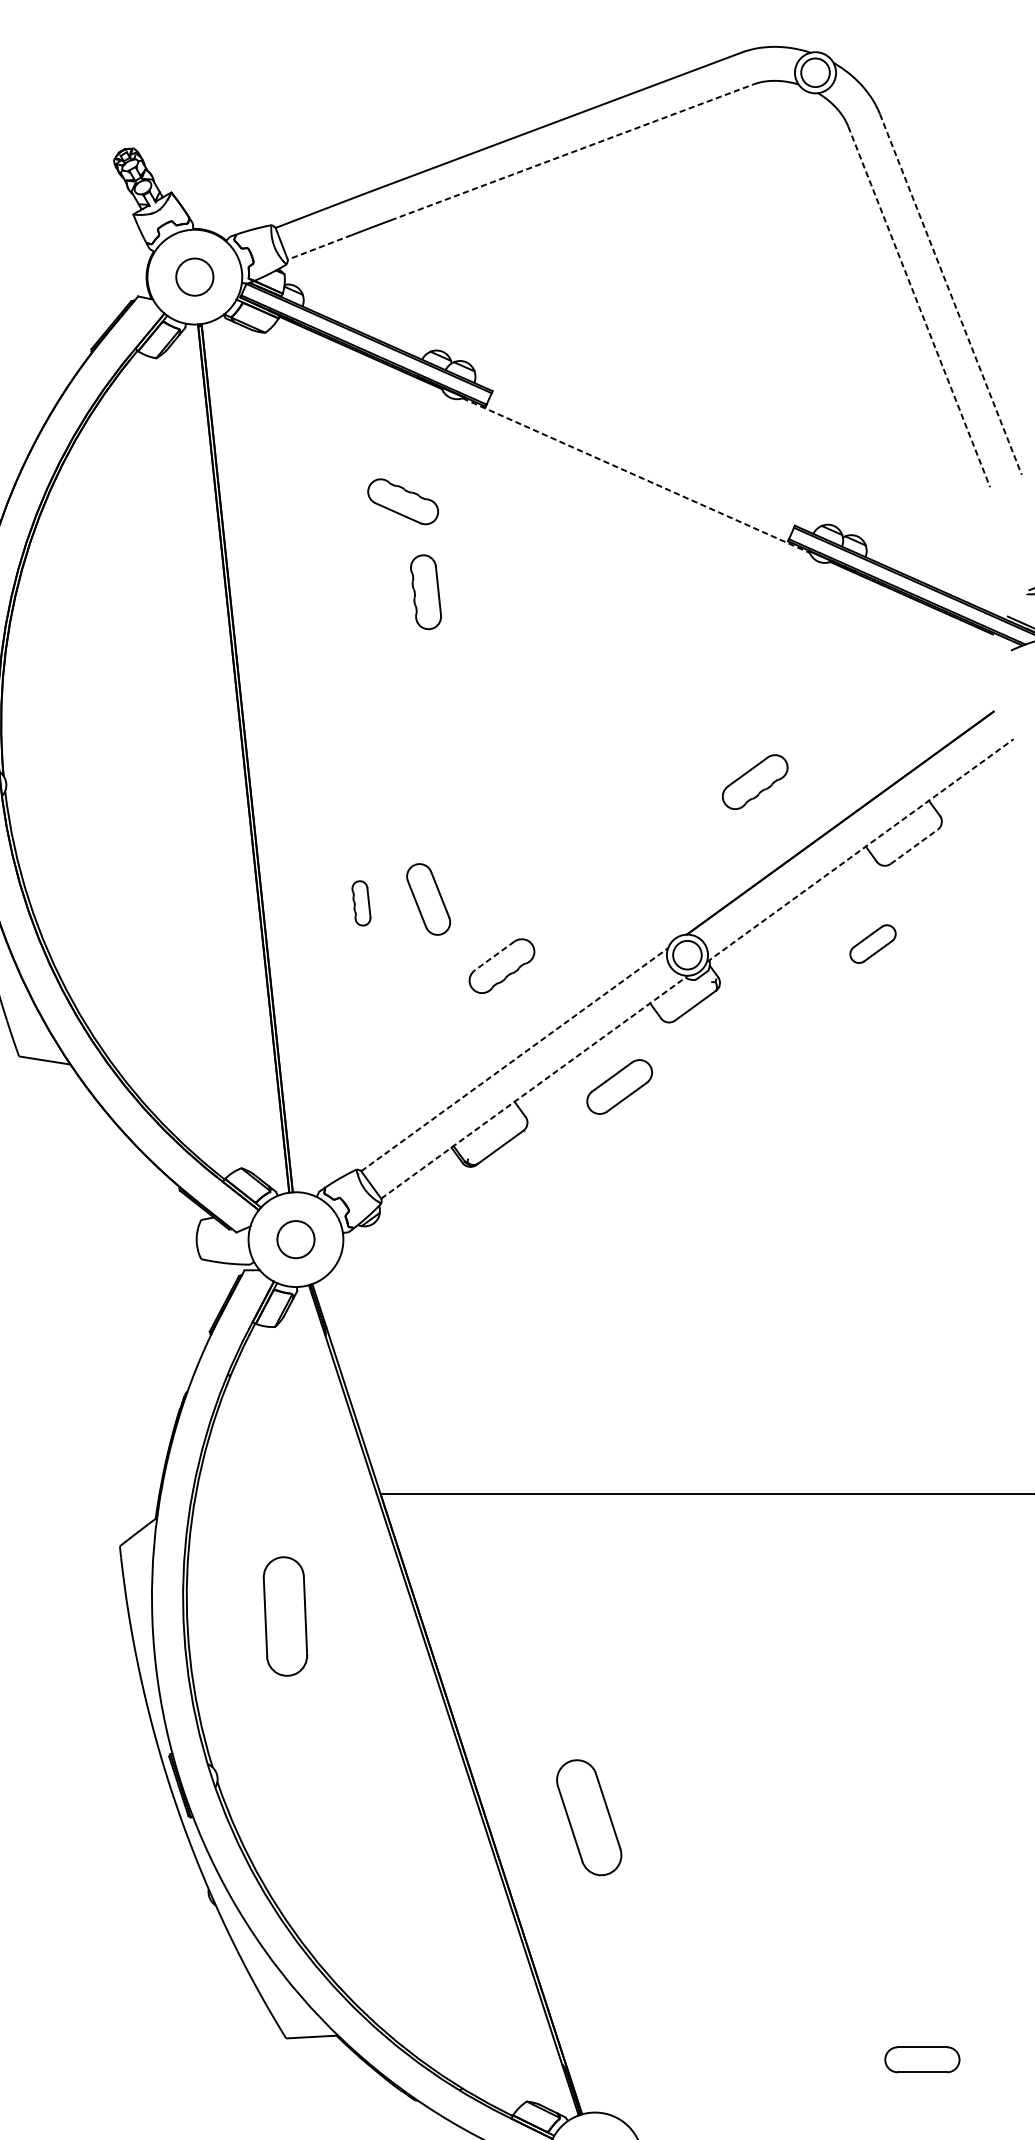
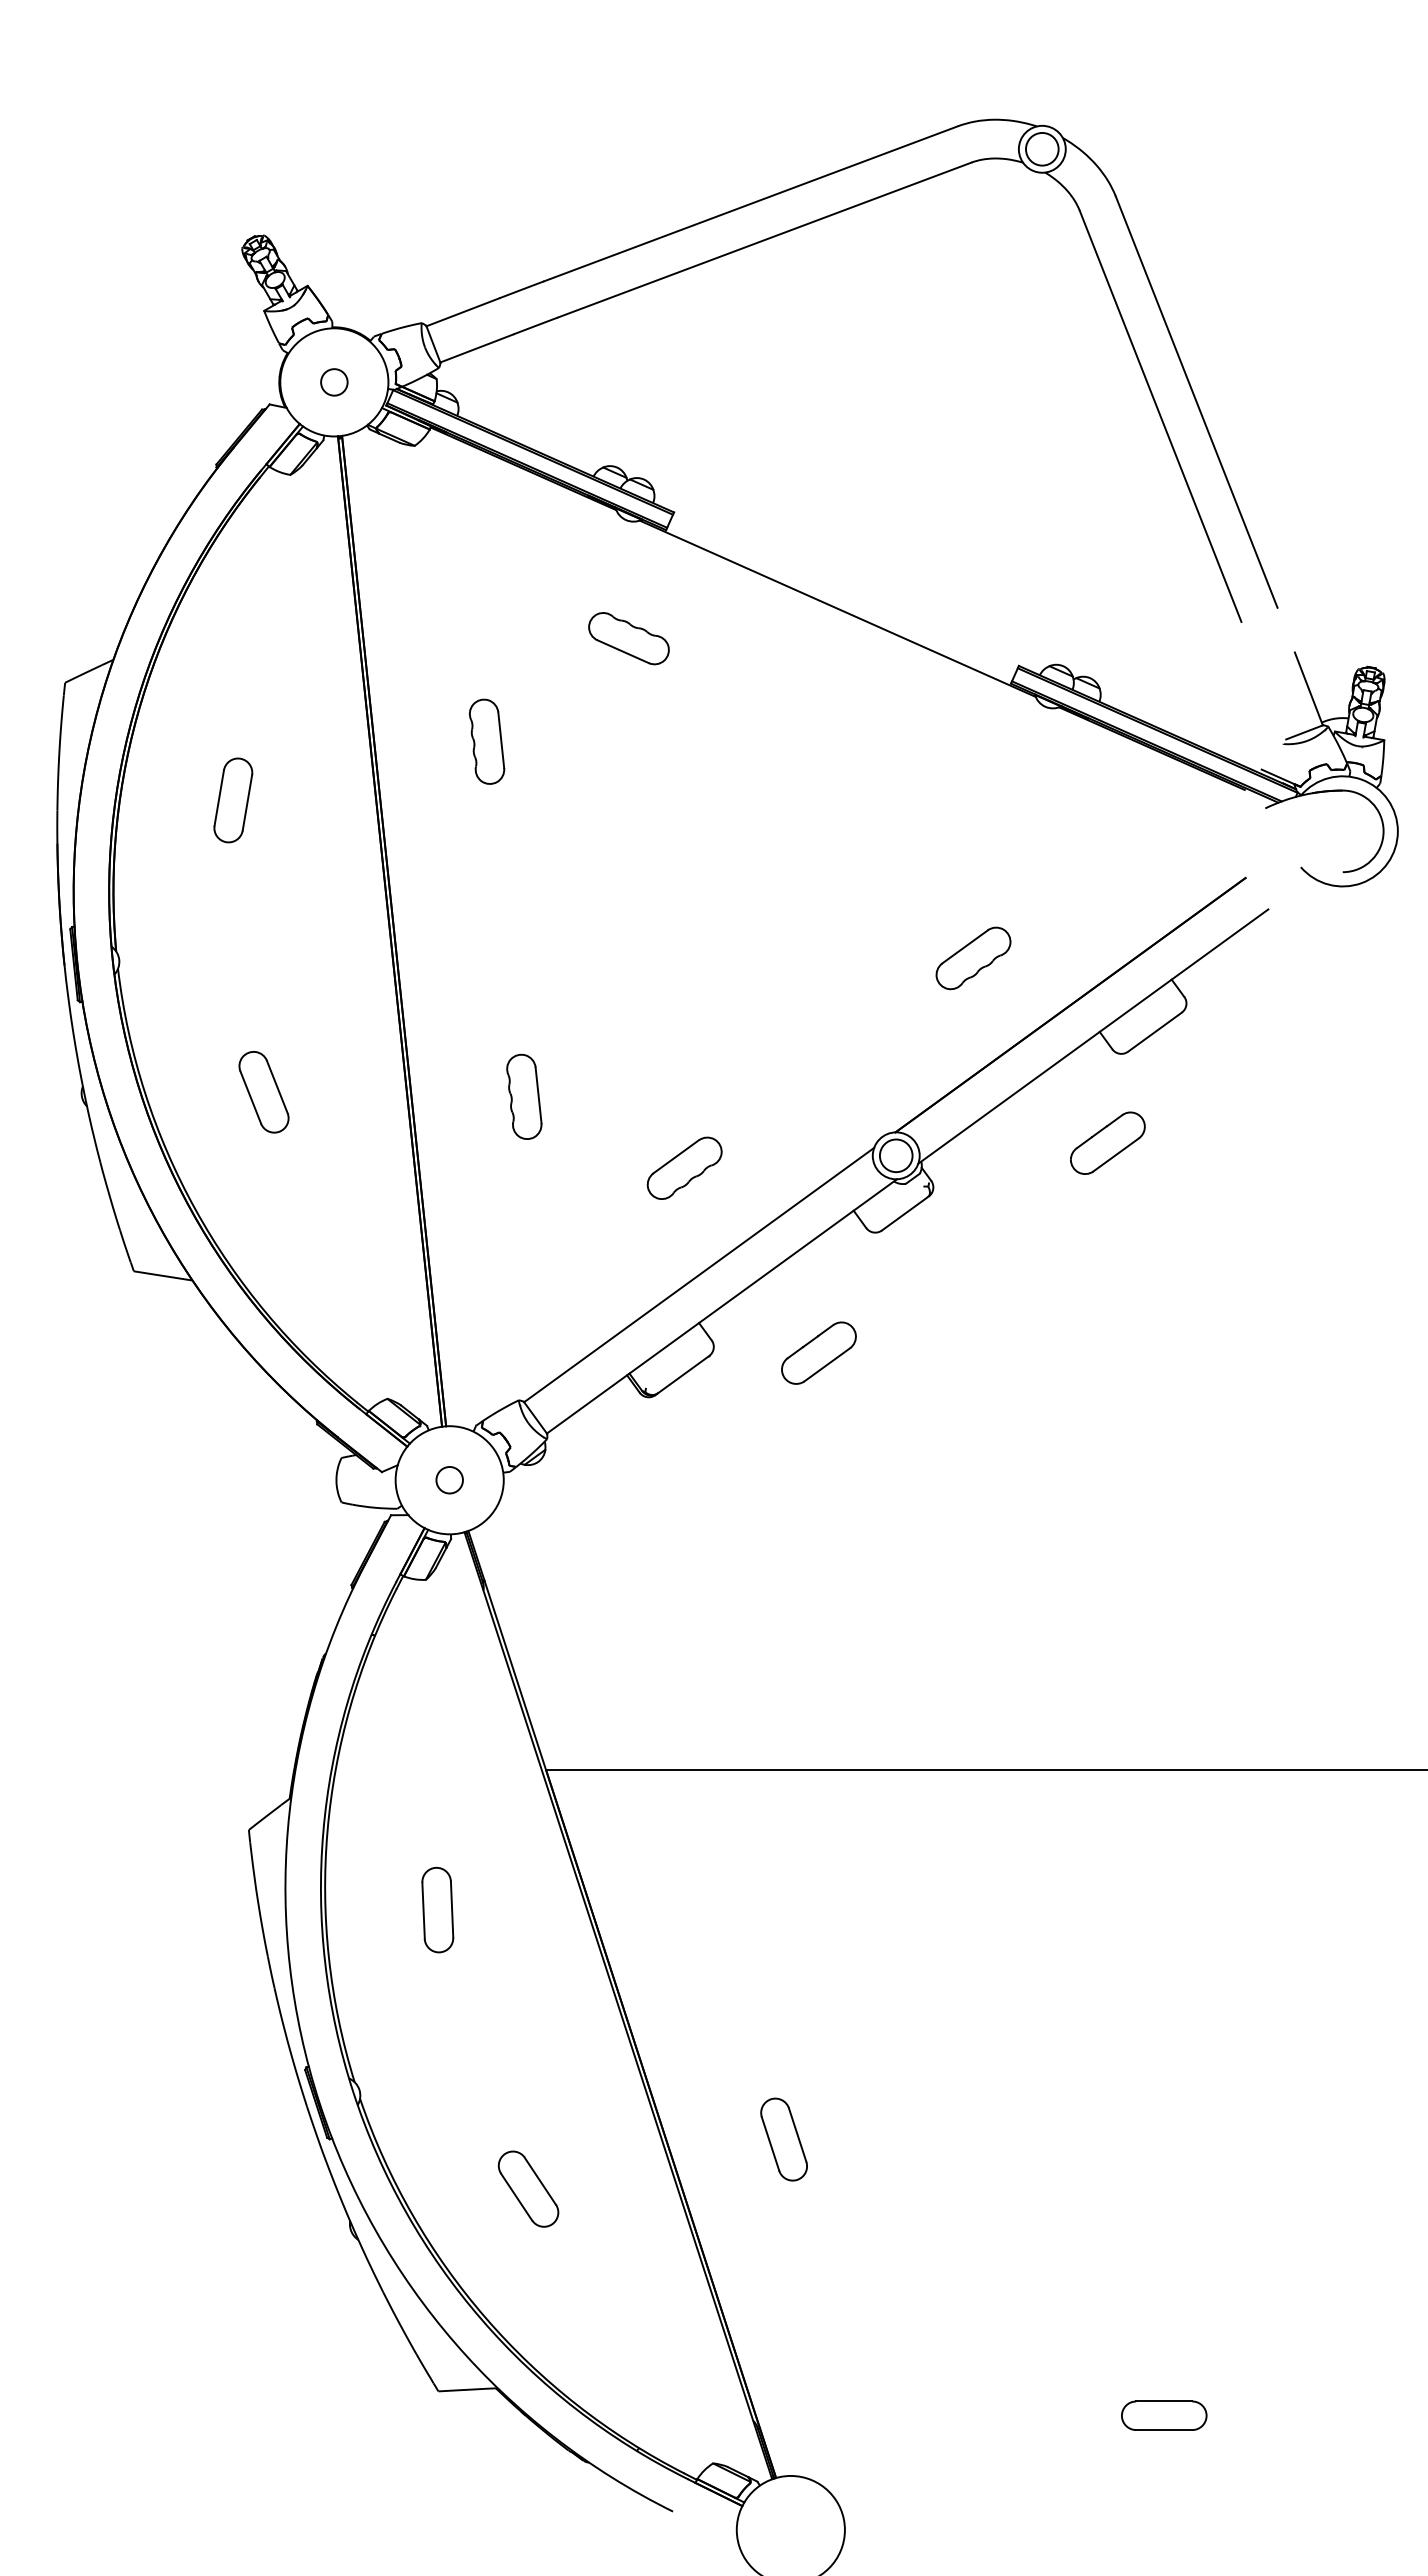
line: (571, 152) -> (764, 240), dashed -> solid
line: (319, 247) -> (476, 348), dashed -> solid
circle: (194, 277) -> (334, 382), size x0.62
line: (950, 294) -> (1196, 402), dashed -> solid
line: (919, 307) -> (1160, 416), dashed -> solid
line: (635, 475) -> (837, 608), dashed -> solid
part: (402, 501) -> (628, 638), moved
part: (425, 591) -> (486, 741), moved
part: (106, 643) -> (233, 800), added
line: (914, 846) -> (1155, 1031), dashed -> solid
line: (860, 850) -> (1093, 1036), dashed -> solid
part: (428, 899) -> (263, 1092), moved
part: (361, 903) -> (524, 1096), size x1.67
part: (872, 943) -> (1107, 1142), size x1.43
line: (493, 956) -> (675, 1157), dashed -> solid
line: (514, 1059) -> (699, 1274), dashed -> solid
part: (619, 1086) -> (818, 1352), moved
line: (535, 1087) -> (722, 1306), dashed -> solid
circle: (295, 1239) -> (449, 1480), size x0.62
part: (285, 1615) -> (437, 1909), size x0.62
part: (588, 1817) -> (783, 2139), size x0.62
part: (365, 1860) -> (528, 2188), added

